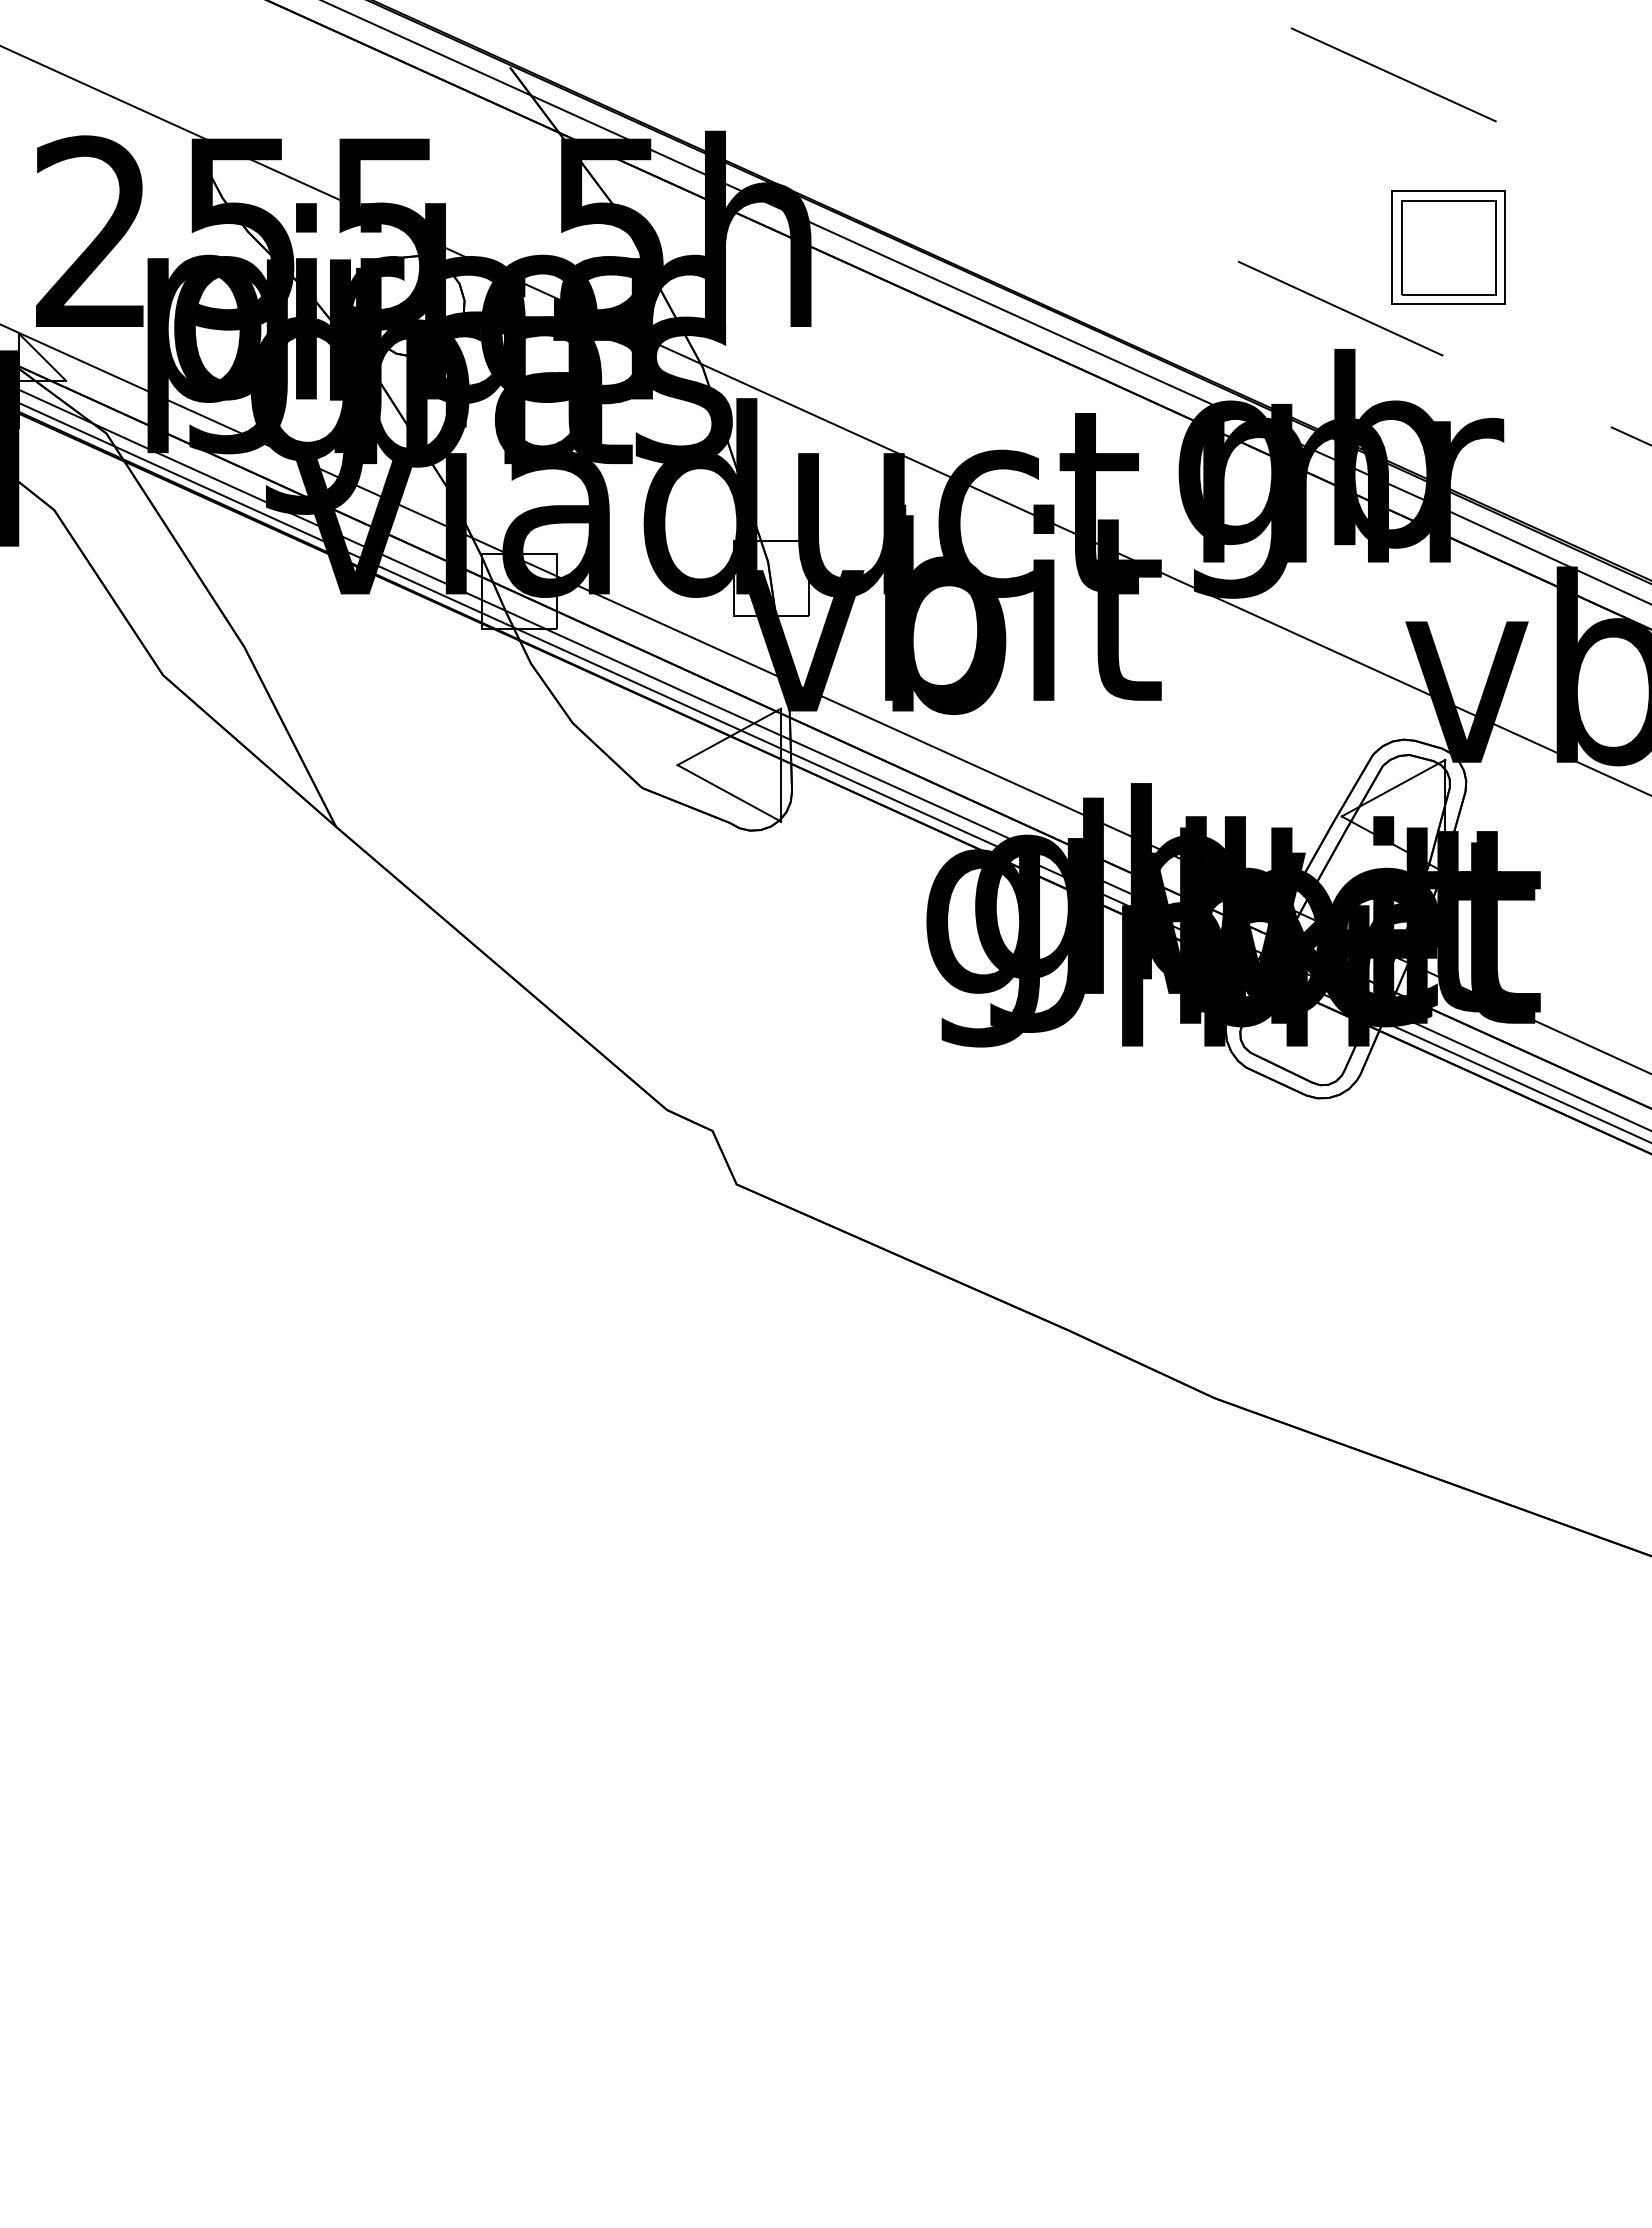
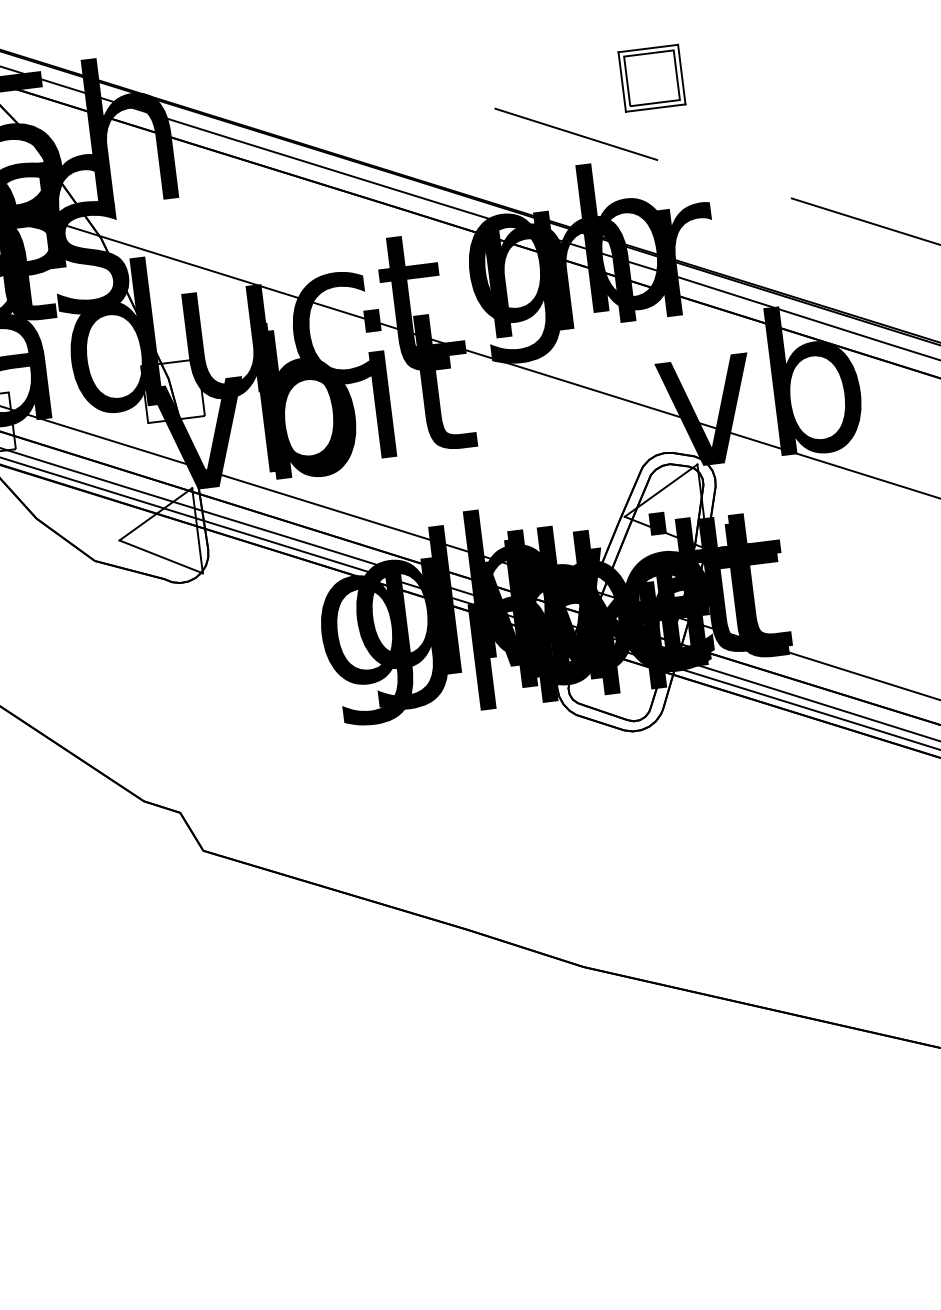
part: (1448, 247) -> (651, 78), size x0.7

